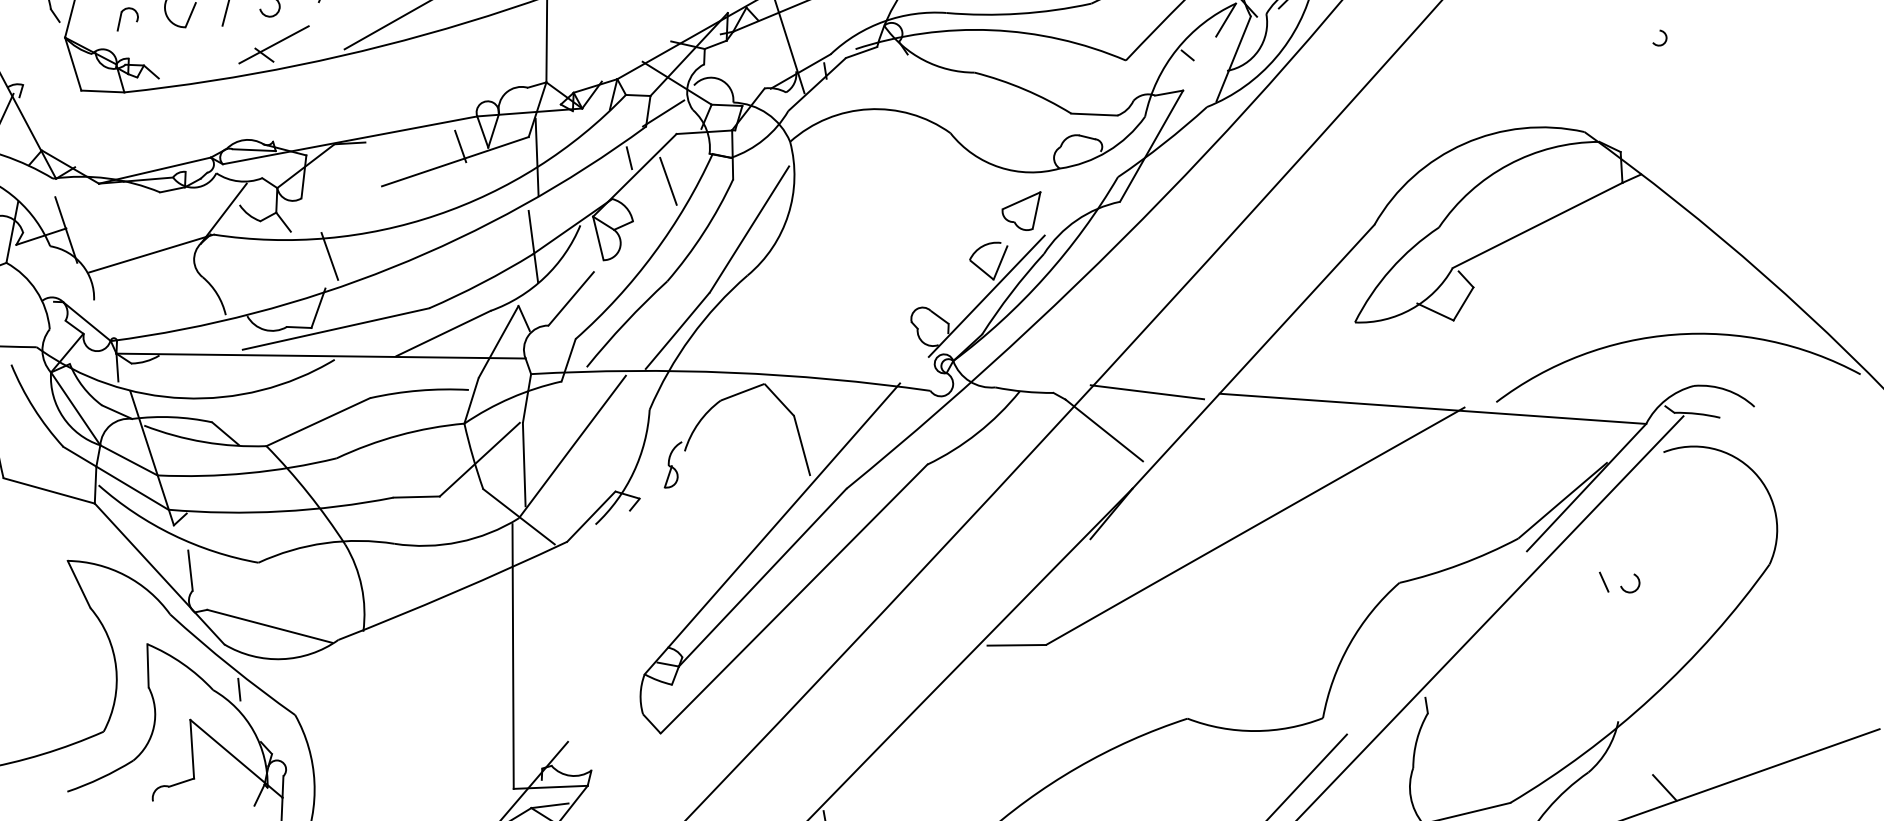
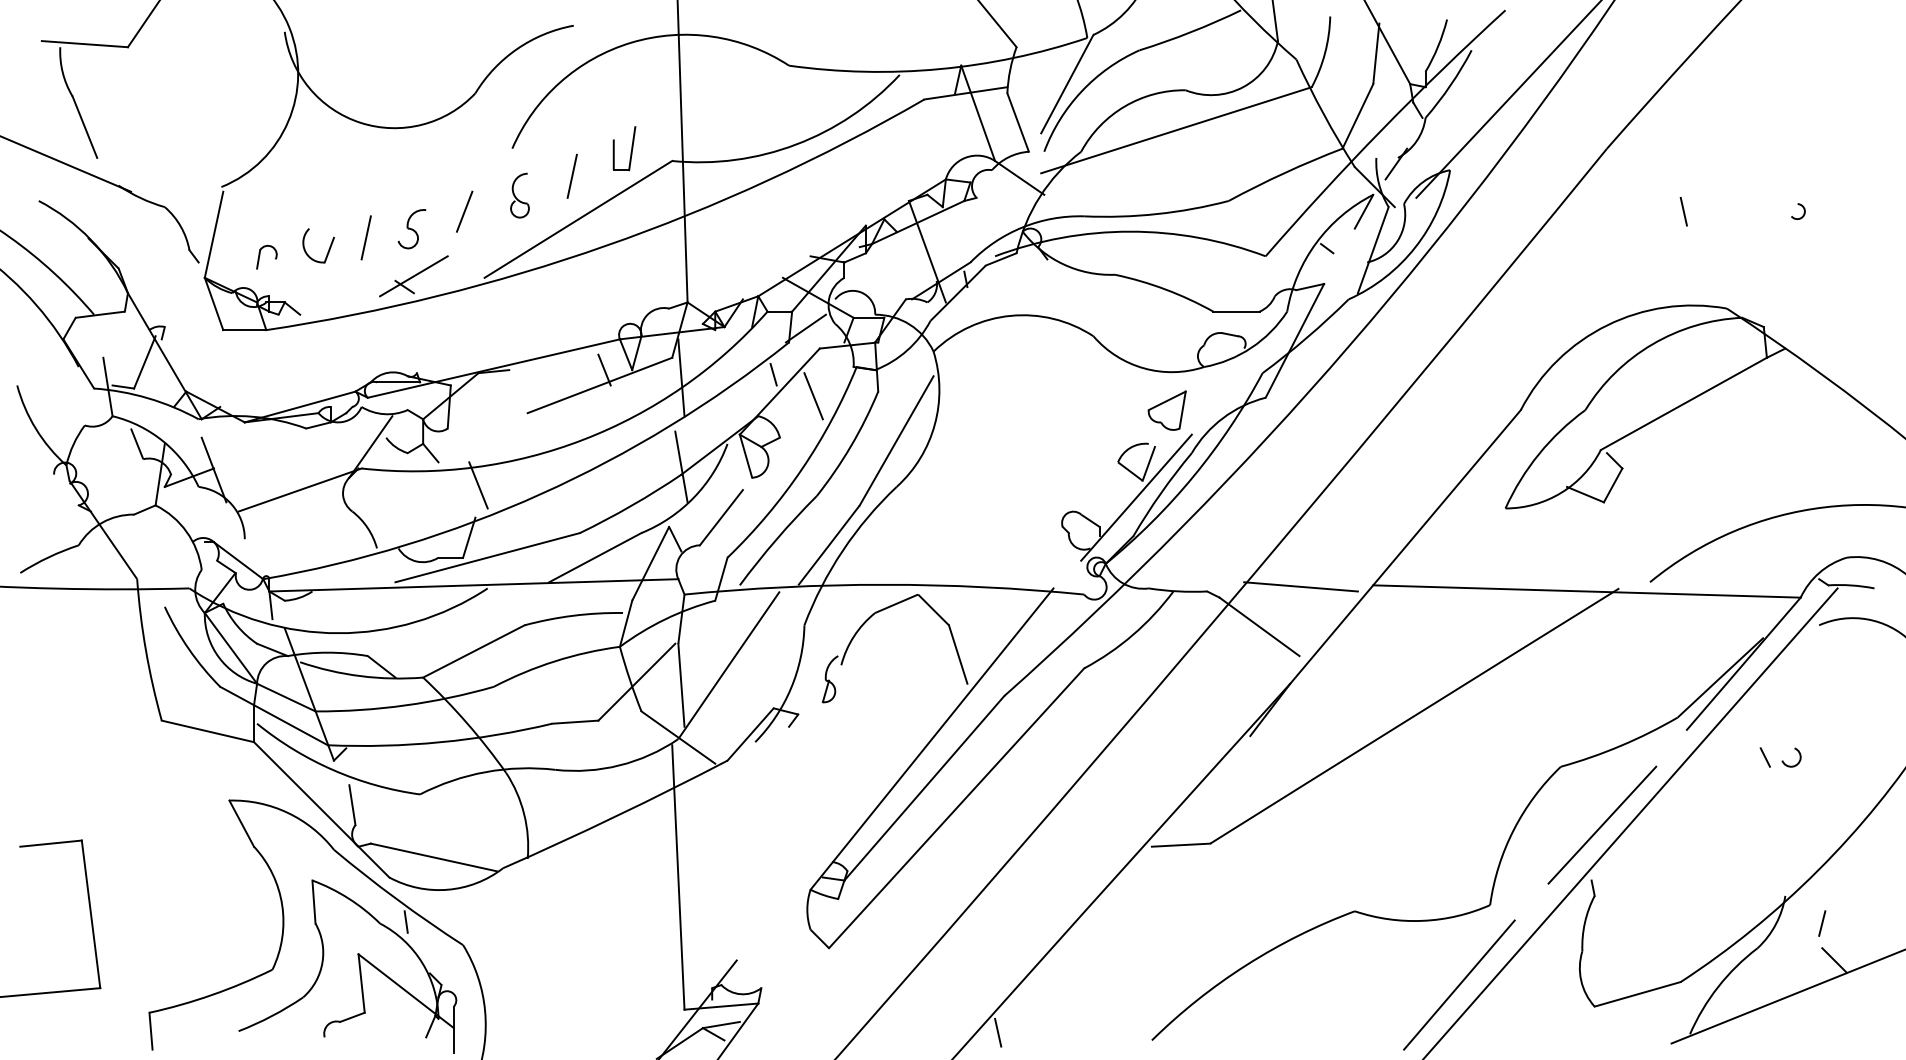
line: (1545, 33) -> (1683, 211), added
line: (1438, 642) -> (1602, 824), added
line: (1654, 750) -> (1822, 923), added

